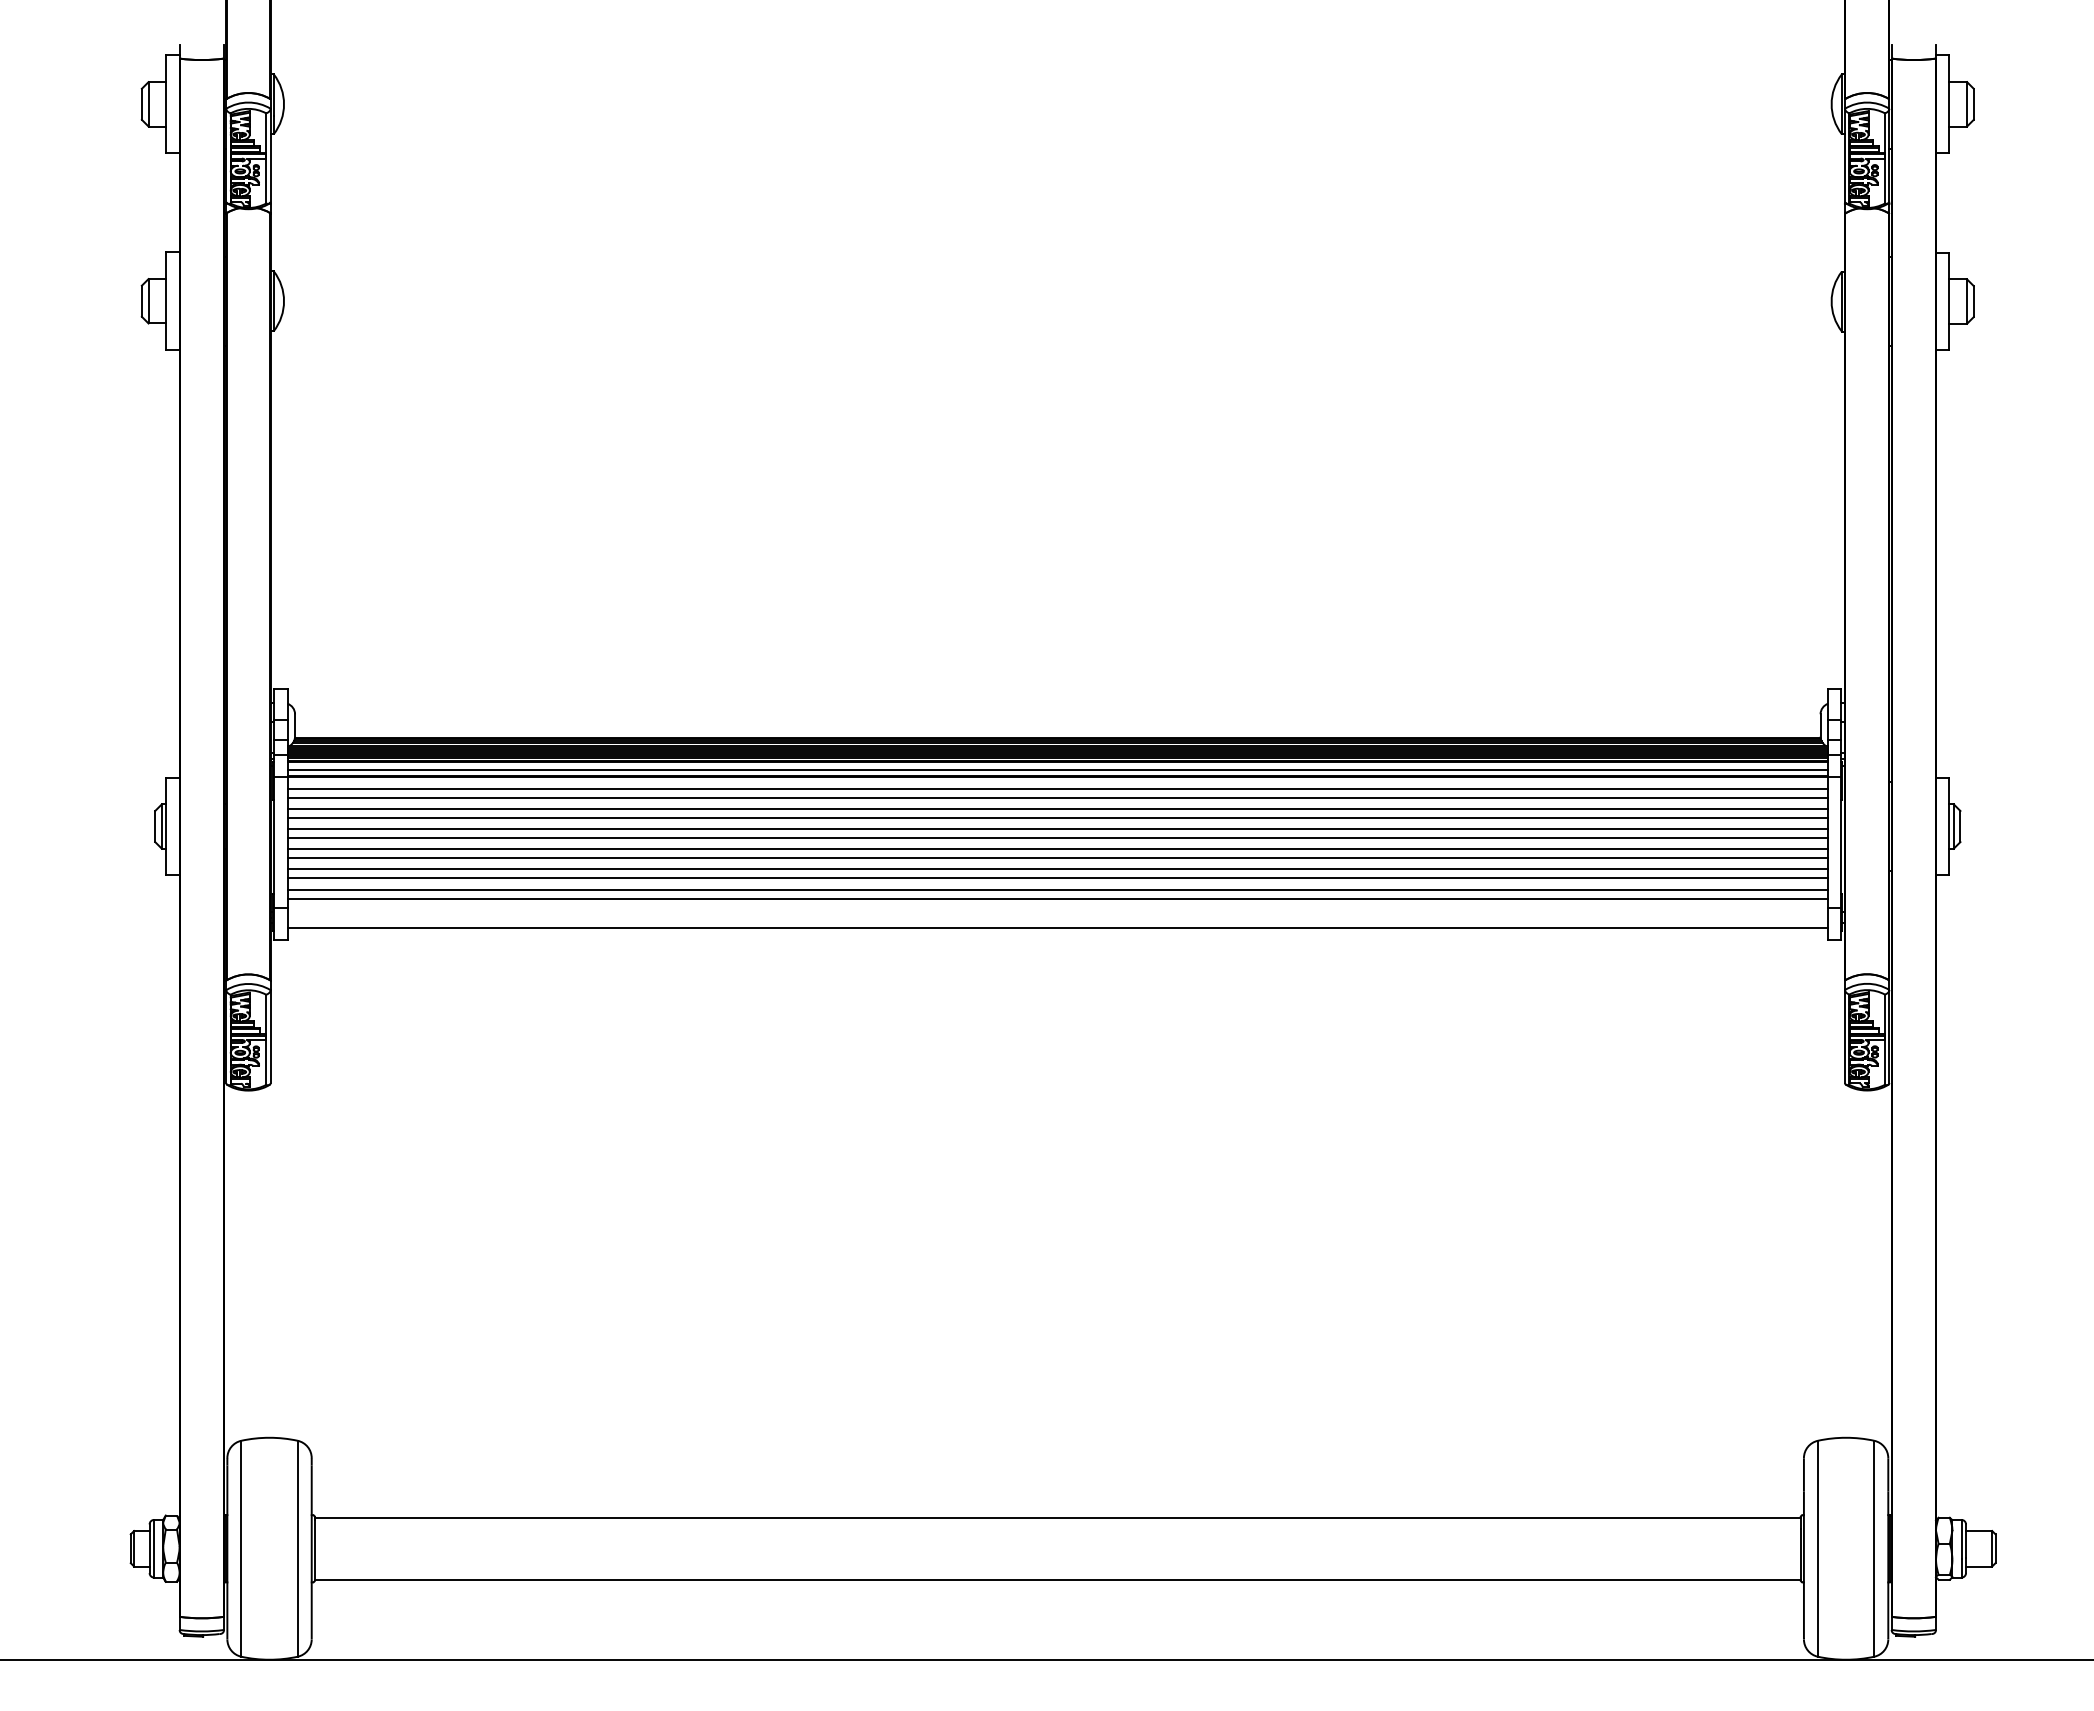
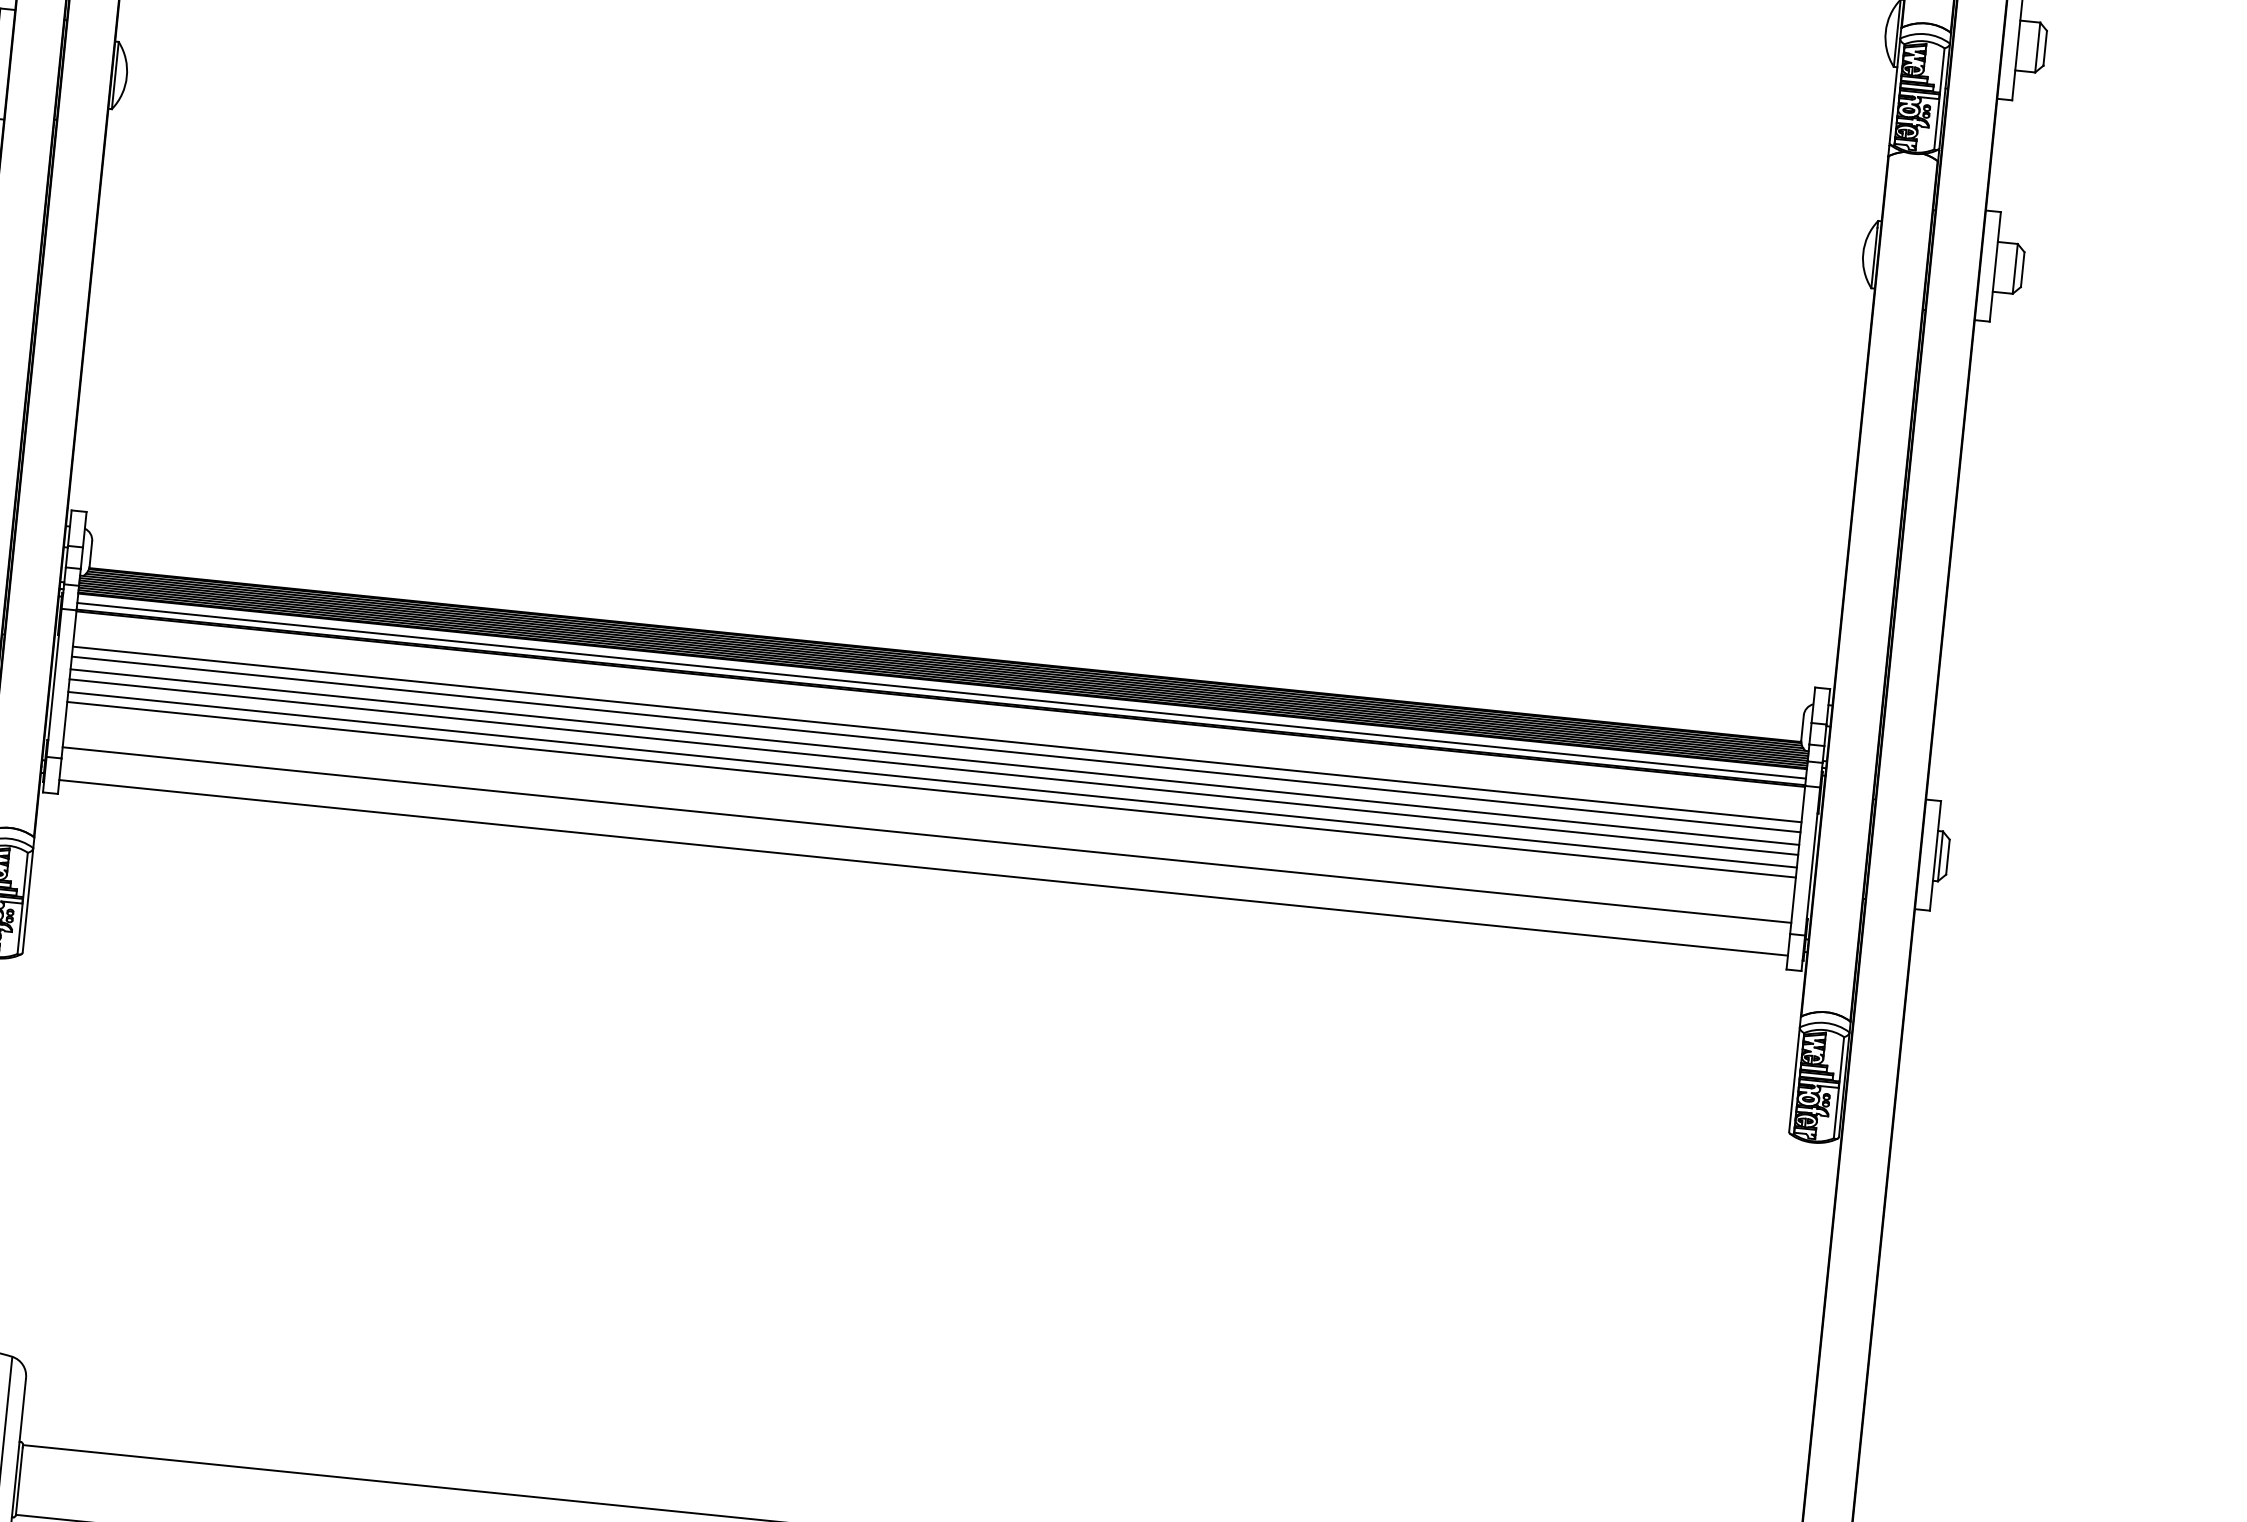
line: (1057, 788) -> (939, 711), removed
line: (1057, 797) -> (938, 721), removed
line: (1057, 869) -> (929, 802), removed
line: (1057, 878) -> (928, 812), removed
line: (1057, 889) -> (927, 824), removed

